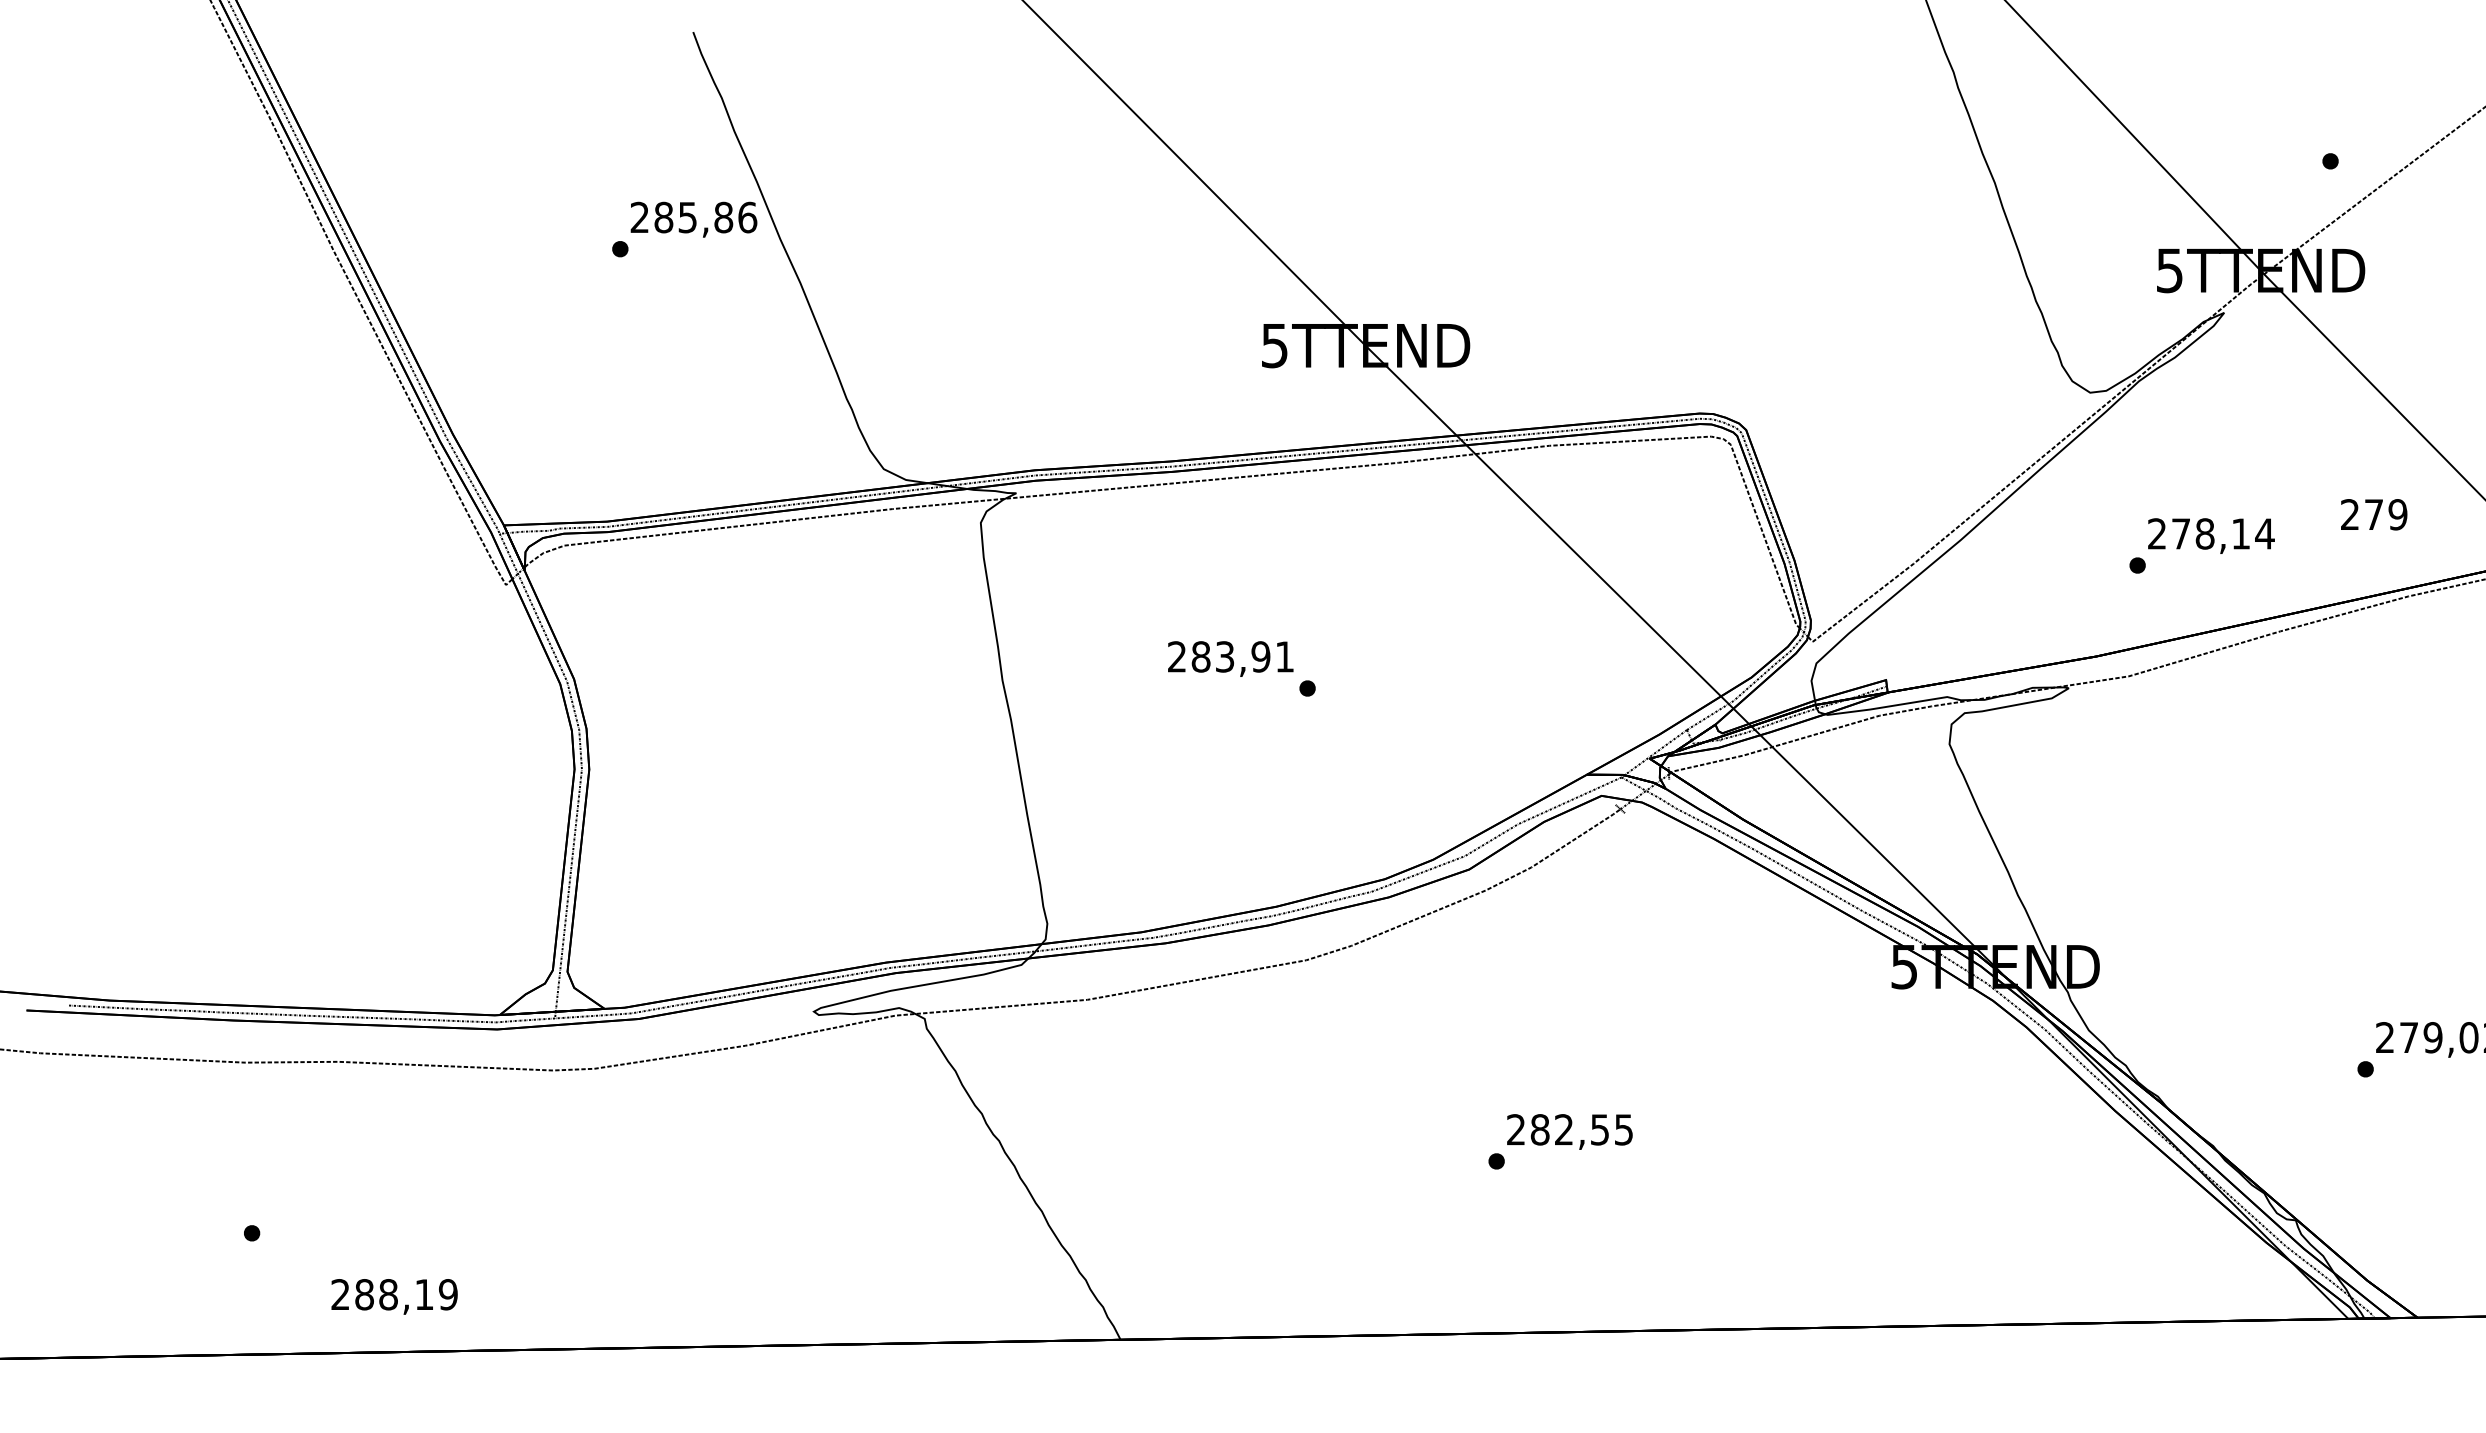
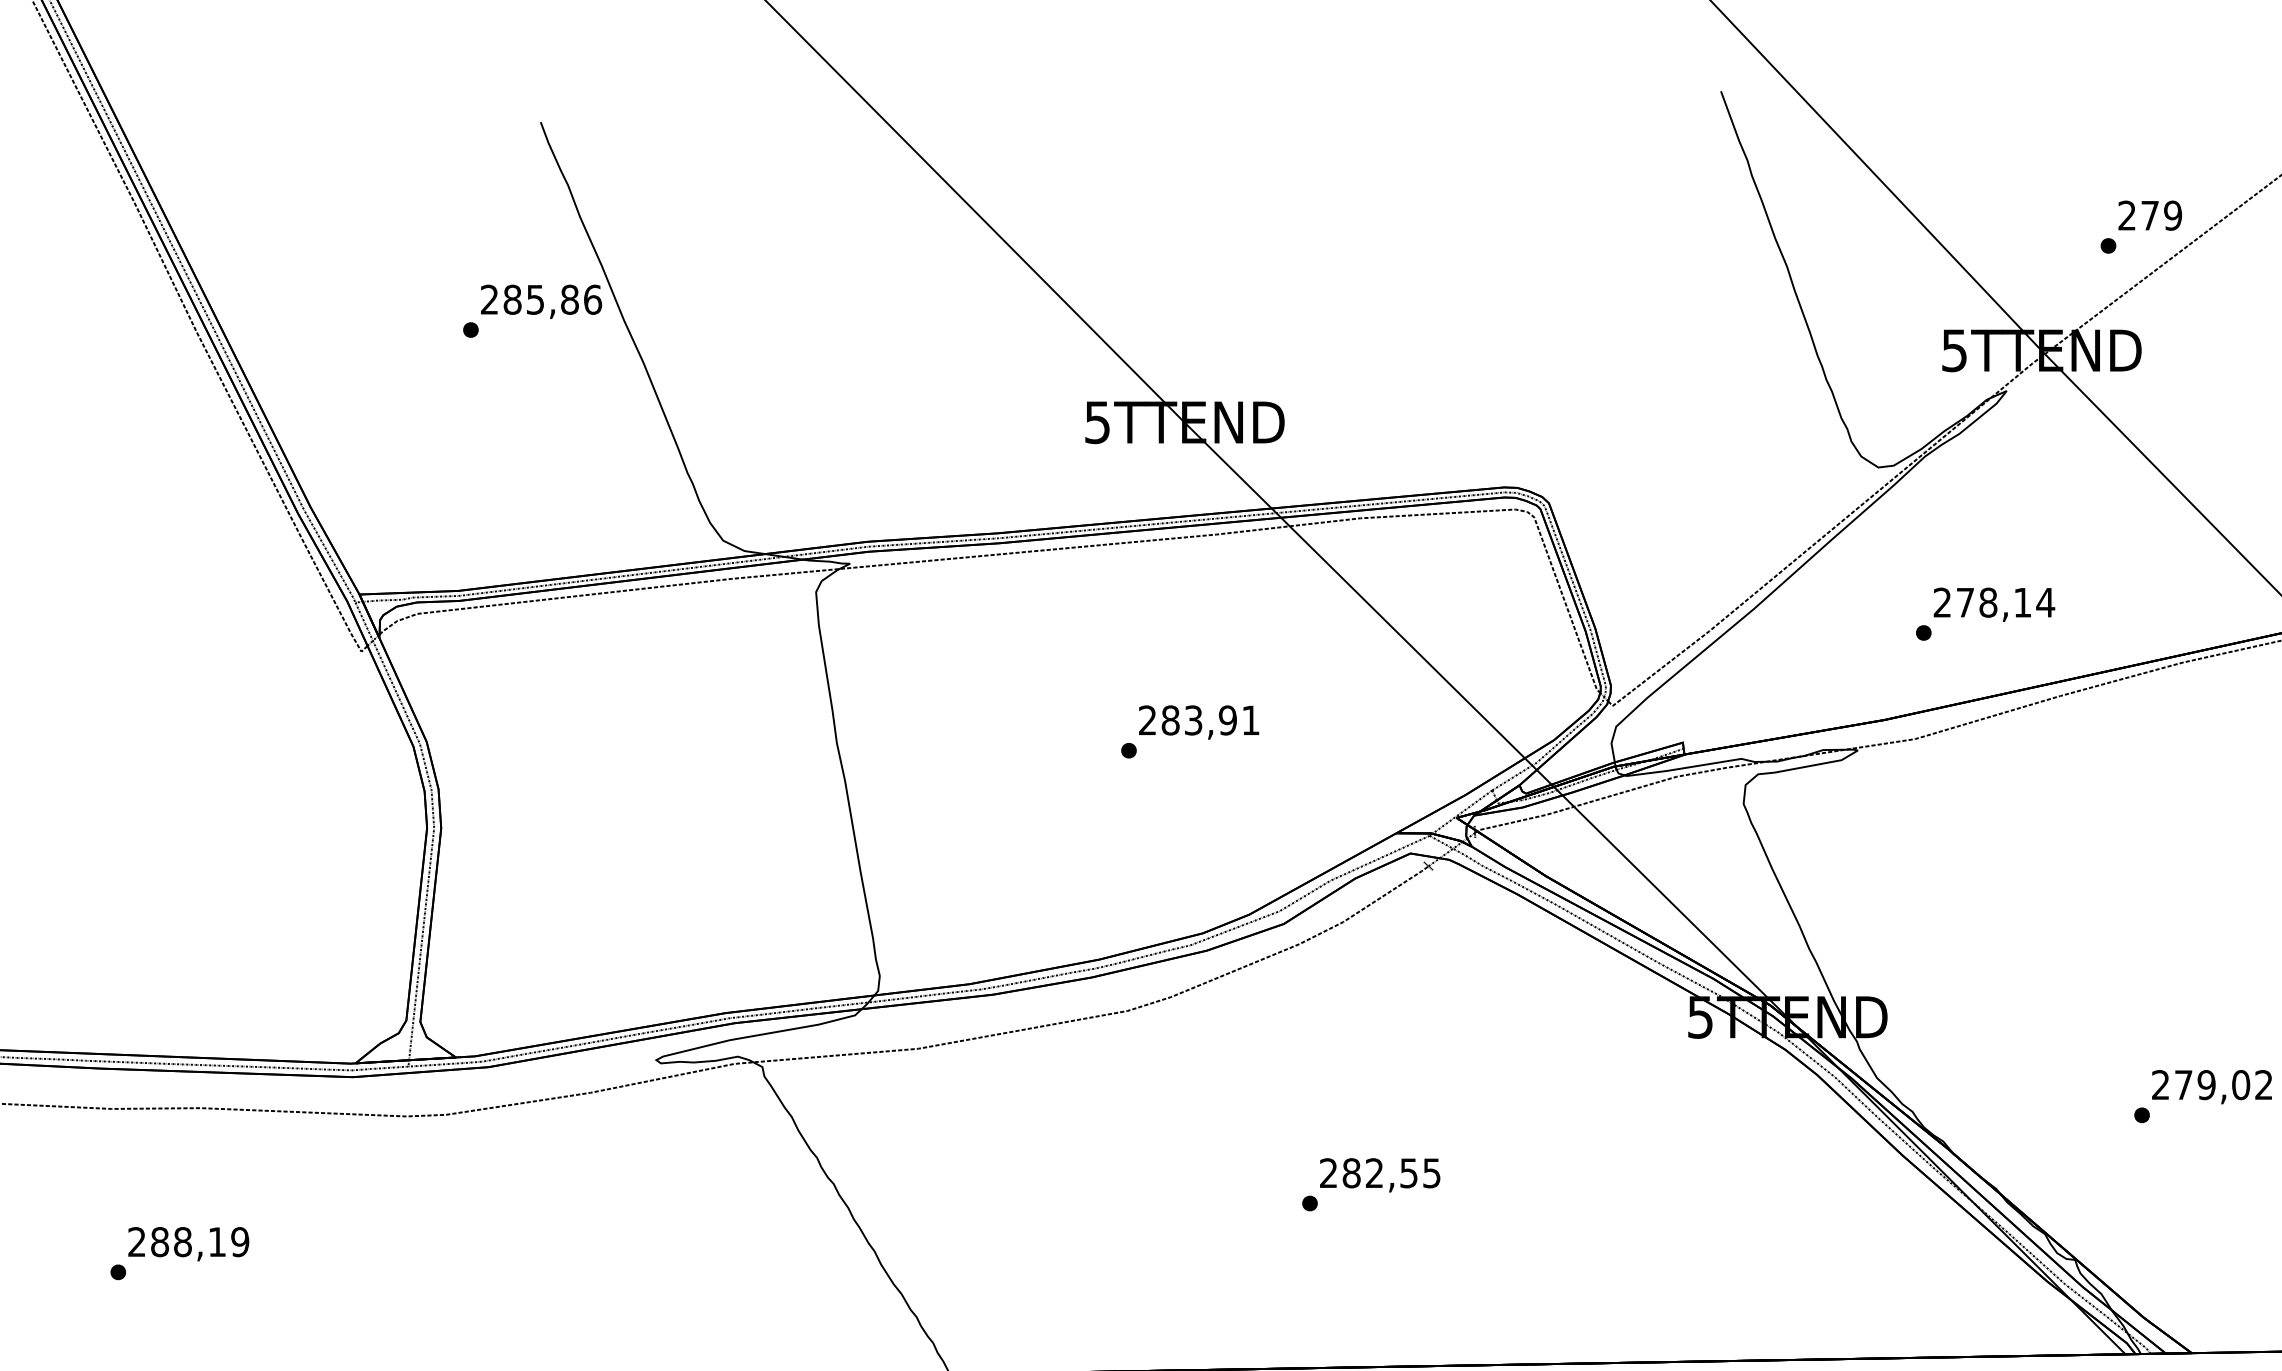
text: (2374, 514) -> (2150, 215), moved
text: (1230, 658) -> (1198, 721), moved
text: (394, 1296) -> (188, 1243), moved

